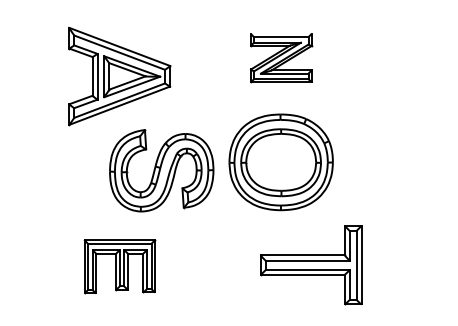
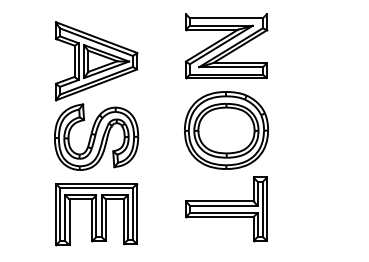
part: (281, 58) -> (226, 46), size x1.67
part: (161, 170) -> (96, 137), moved
part: (311, 265) -> (226, 209), moved
part: (119, 266) -> (96, 214), size x1.43

